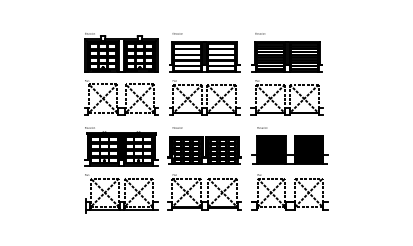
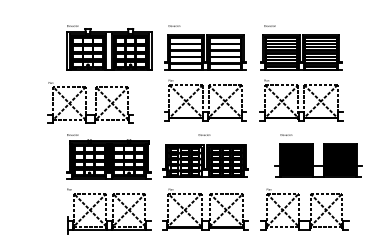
part: (121, 97) -> (90, 102), moved
text: (177, 127) -> (204, 134), moved
part: (289, 145) -> (317, 155), moved

